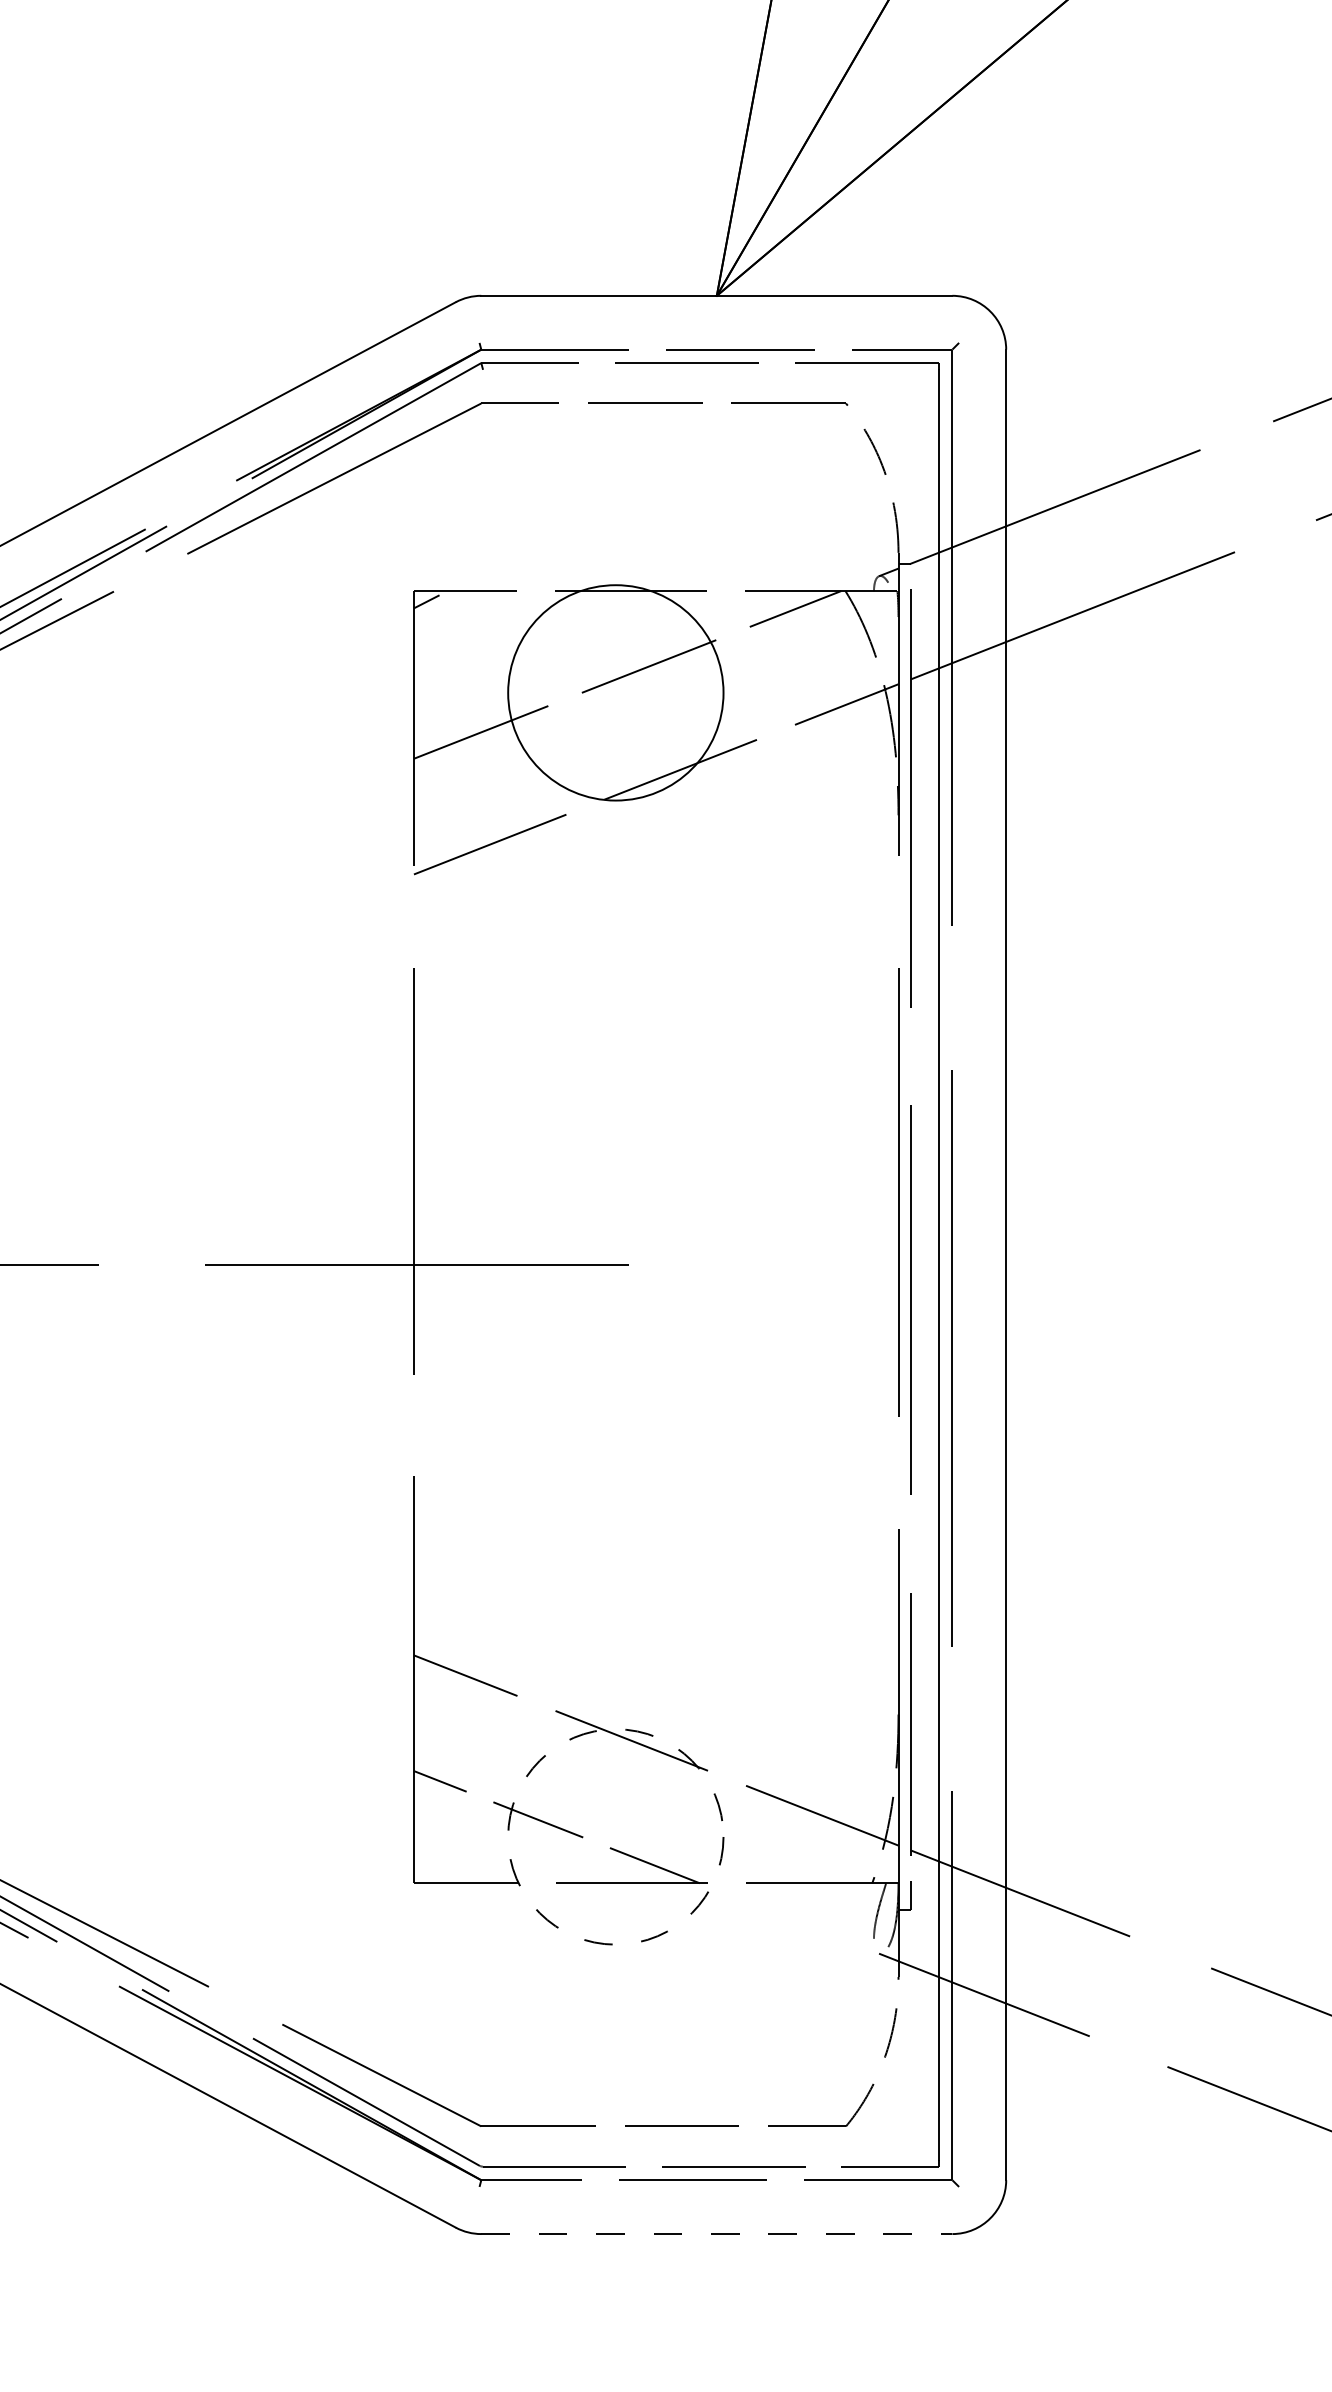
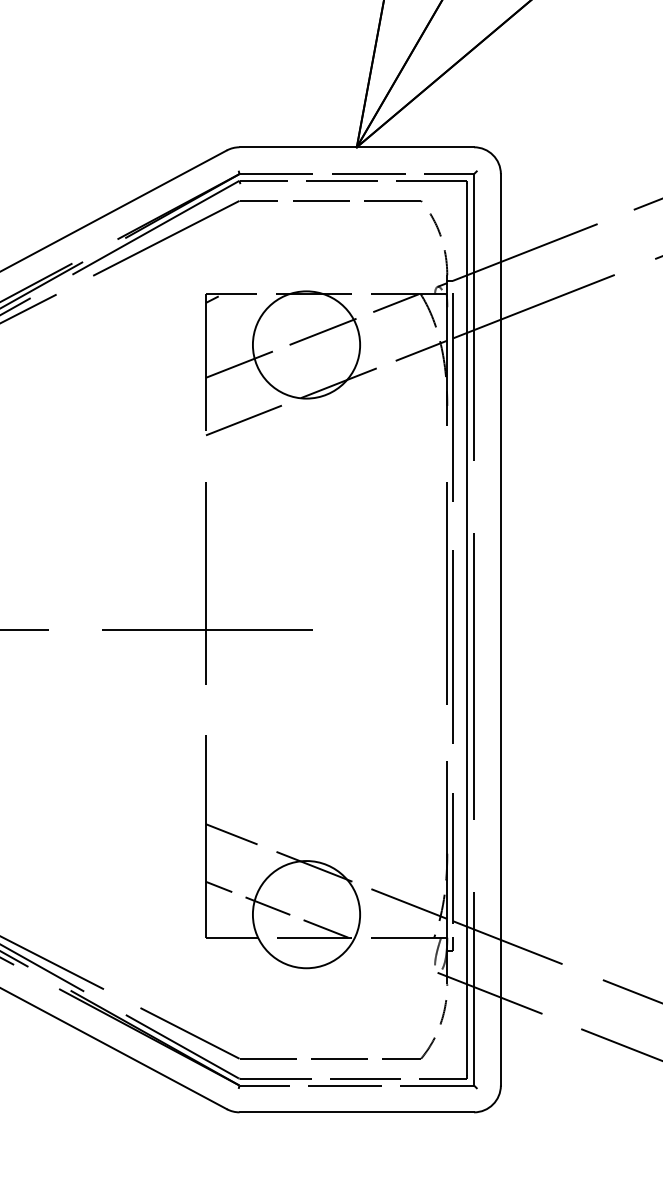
circle: (615, 1836) -> (306, 914), dashed -> solid
line: (718, 2234) -> (357, 1112), dashed -> solid

